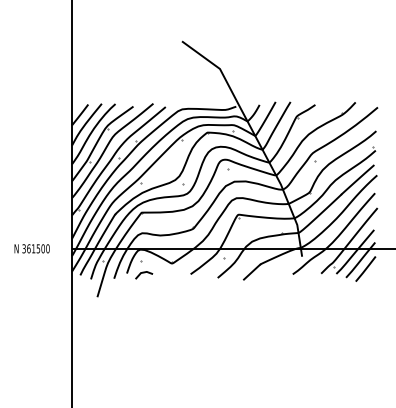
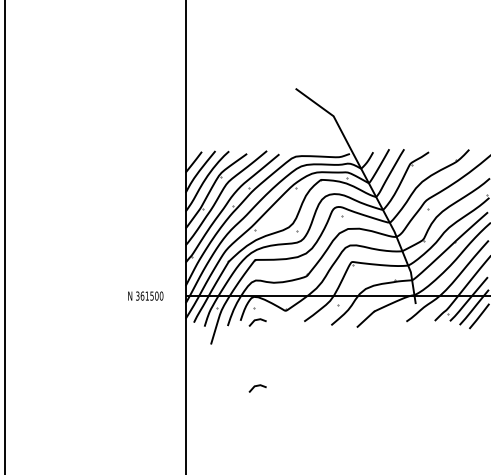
line: (143, 339) -> (257, 386), added

